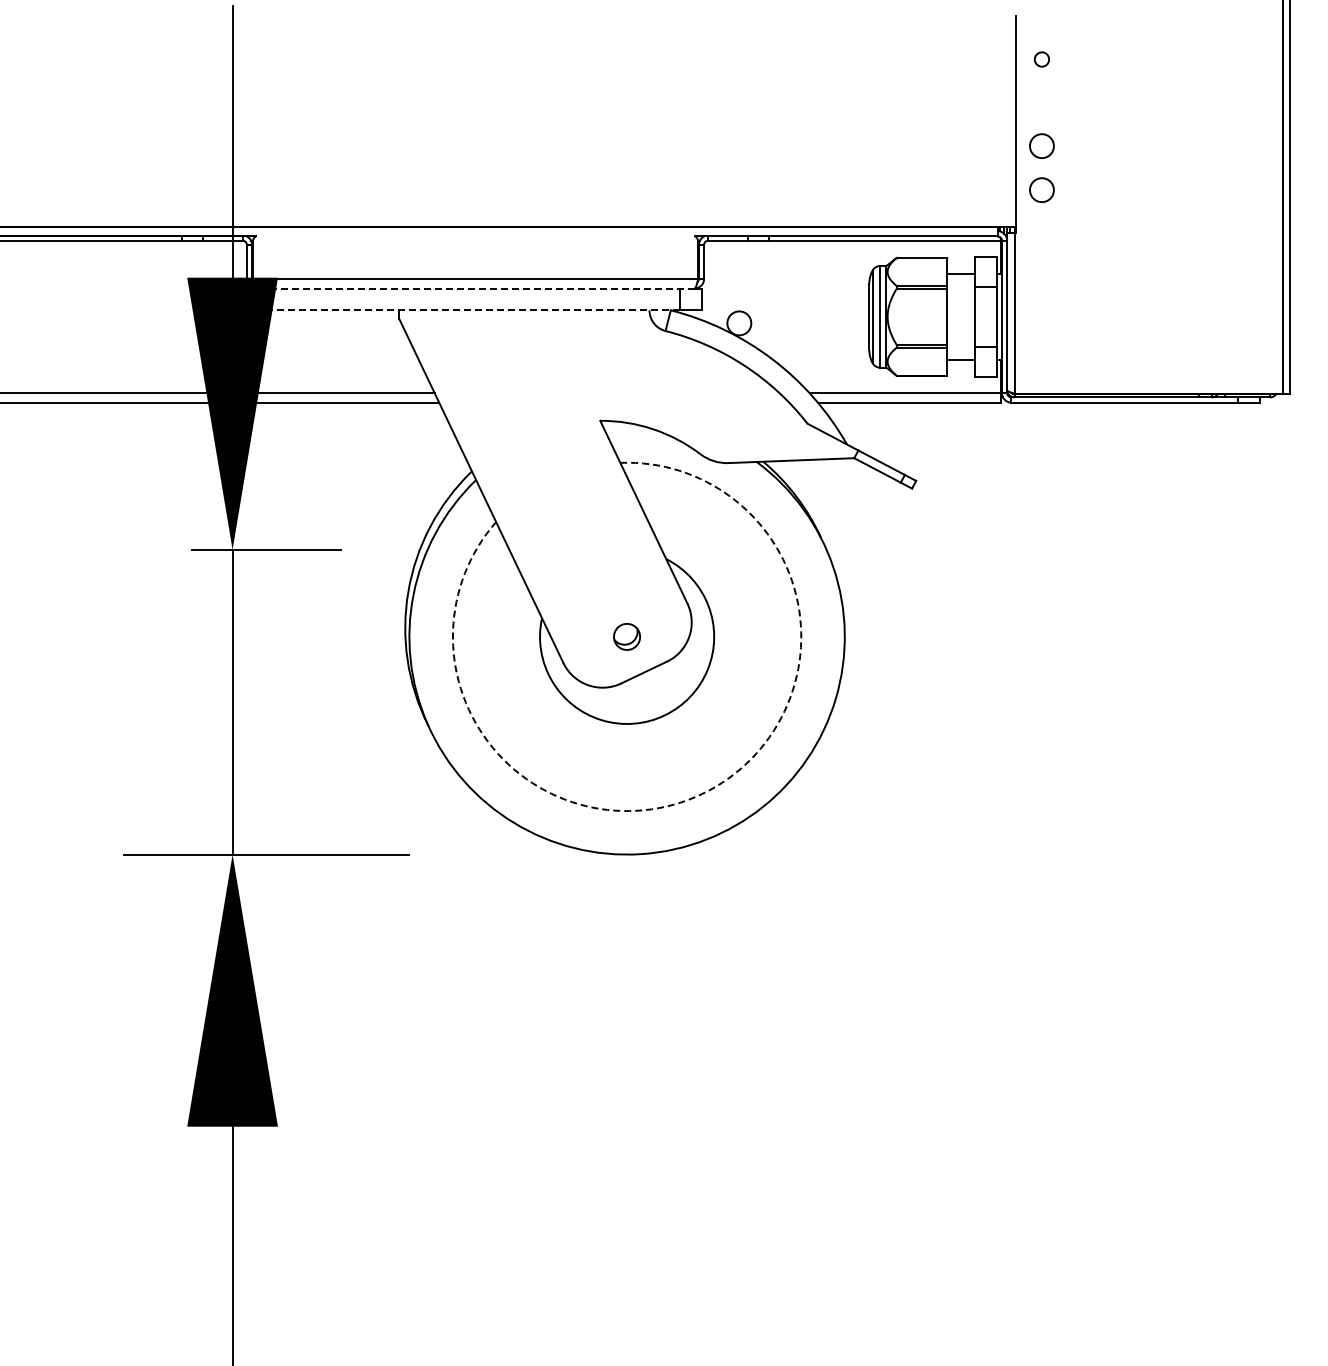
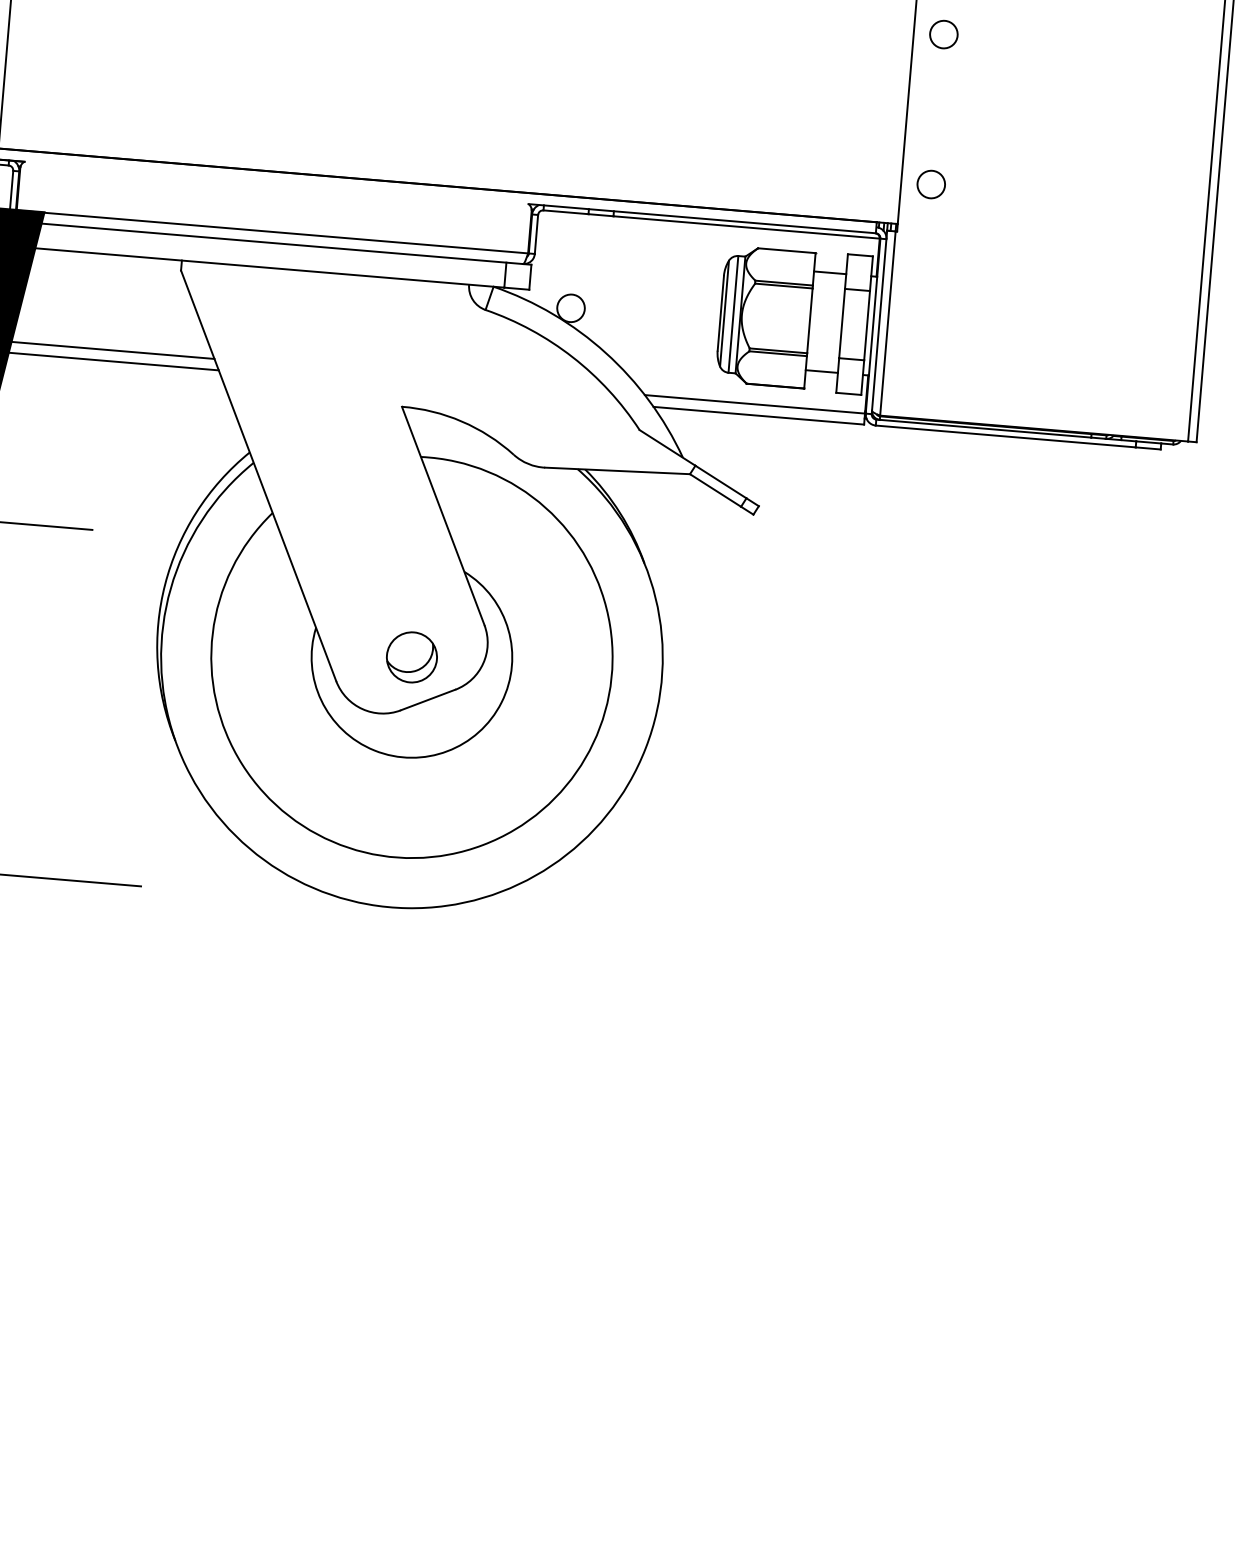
circle: (1041, 59) -> (943, 34), size x1.67
circle: (1041, 145) -> (935, 133), removed
line: (475, 288) -> (271, 242), dashed -> solid
line: (475, 310) -> (269, 268), dashed -> solid
part: (626, 636) -> (411, 656), size x1.67
arc: (702, 794) -> (483, 845), dashed -> solid

